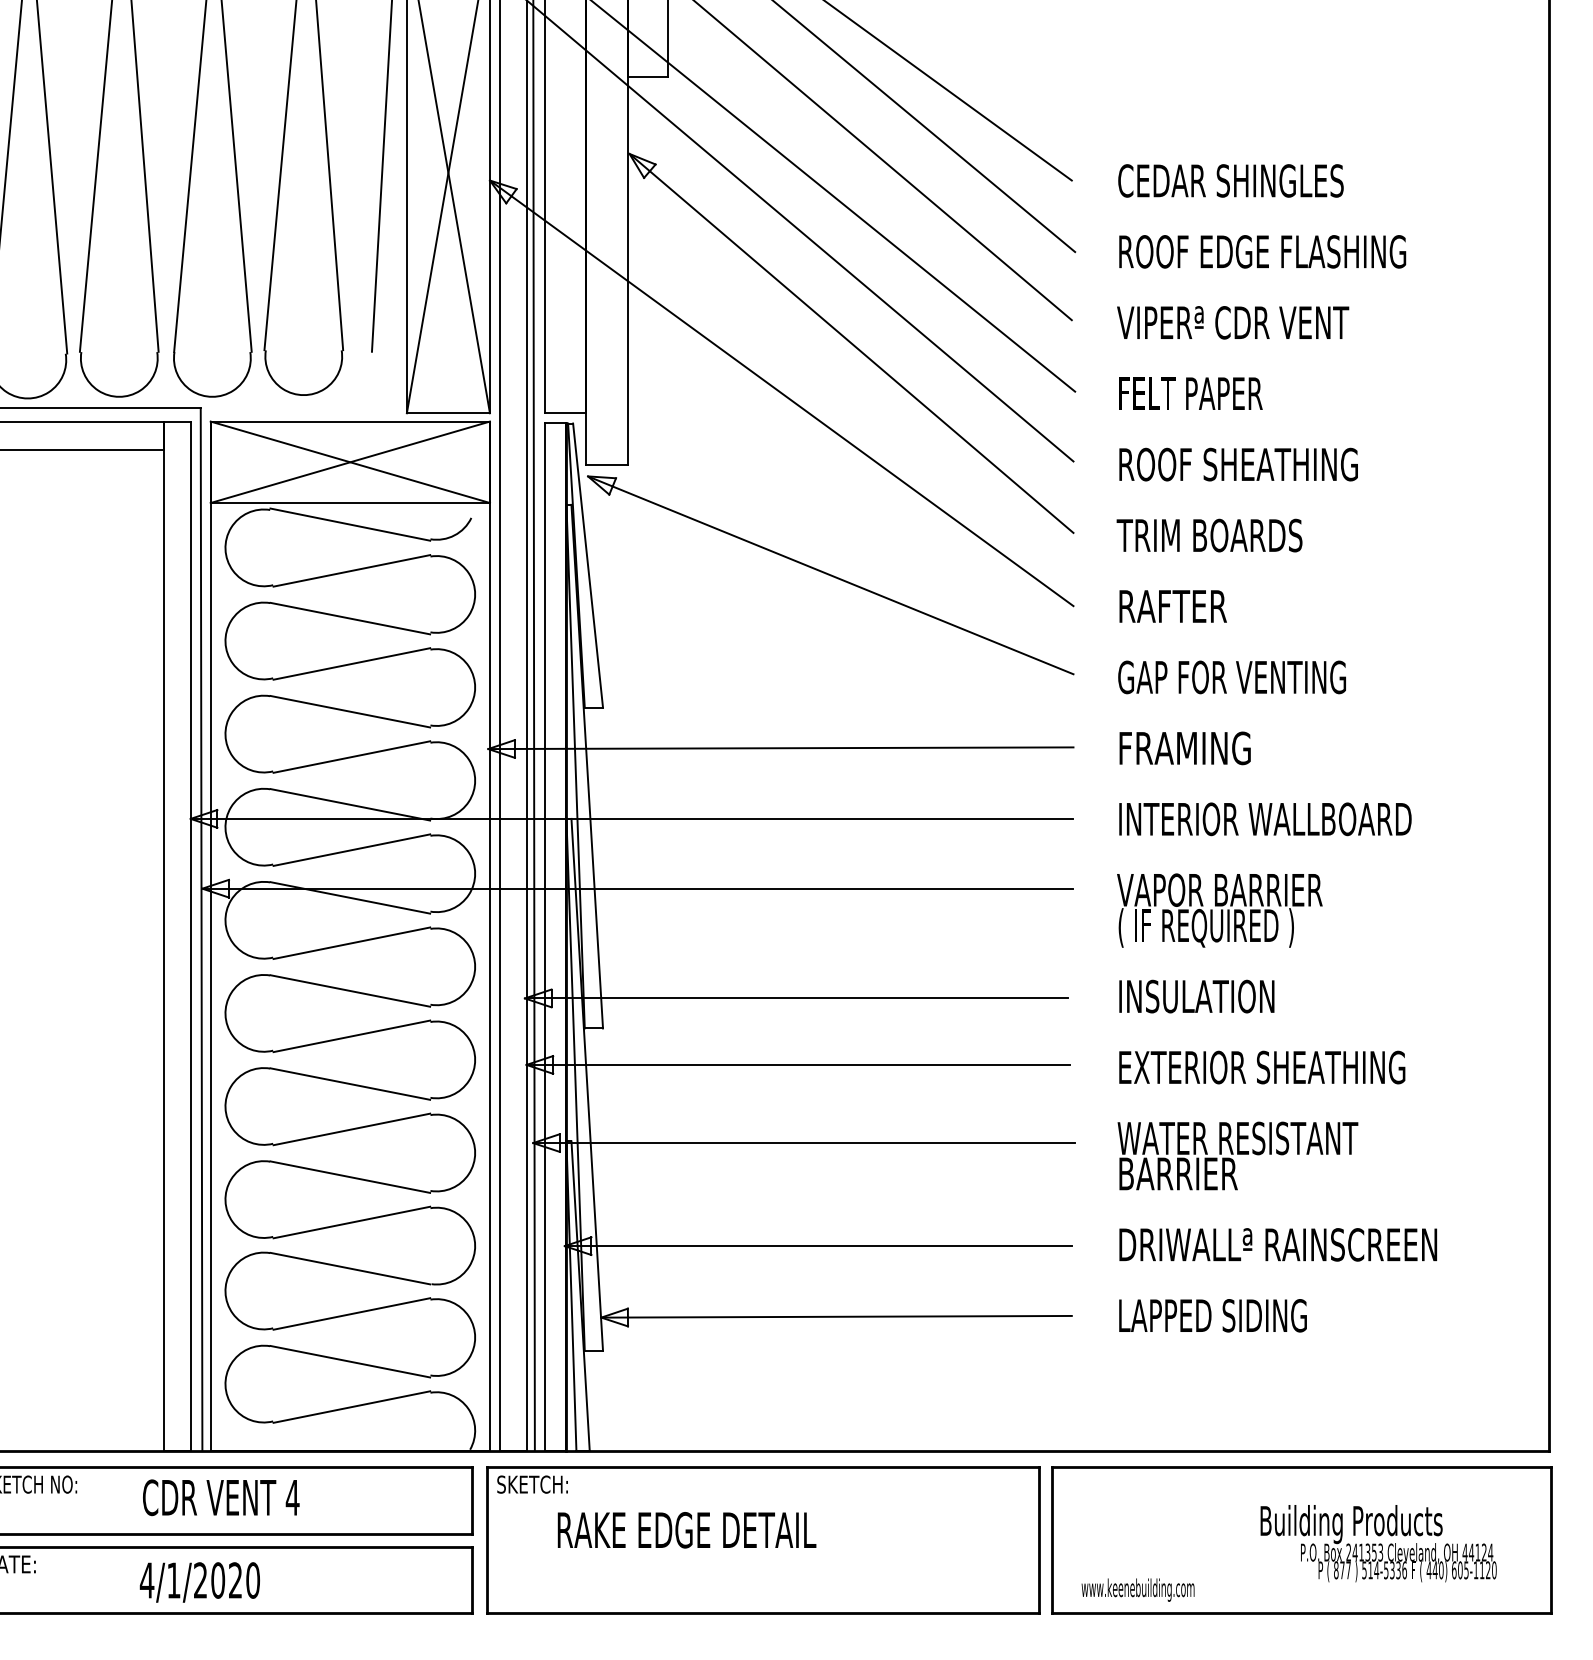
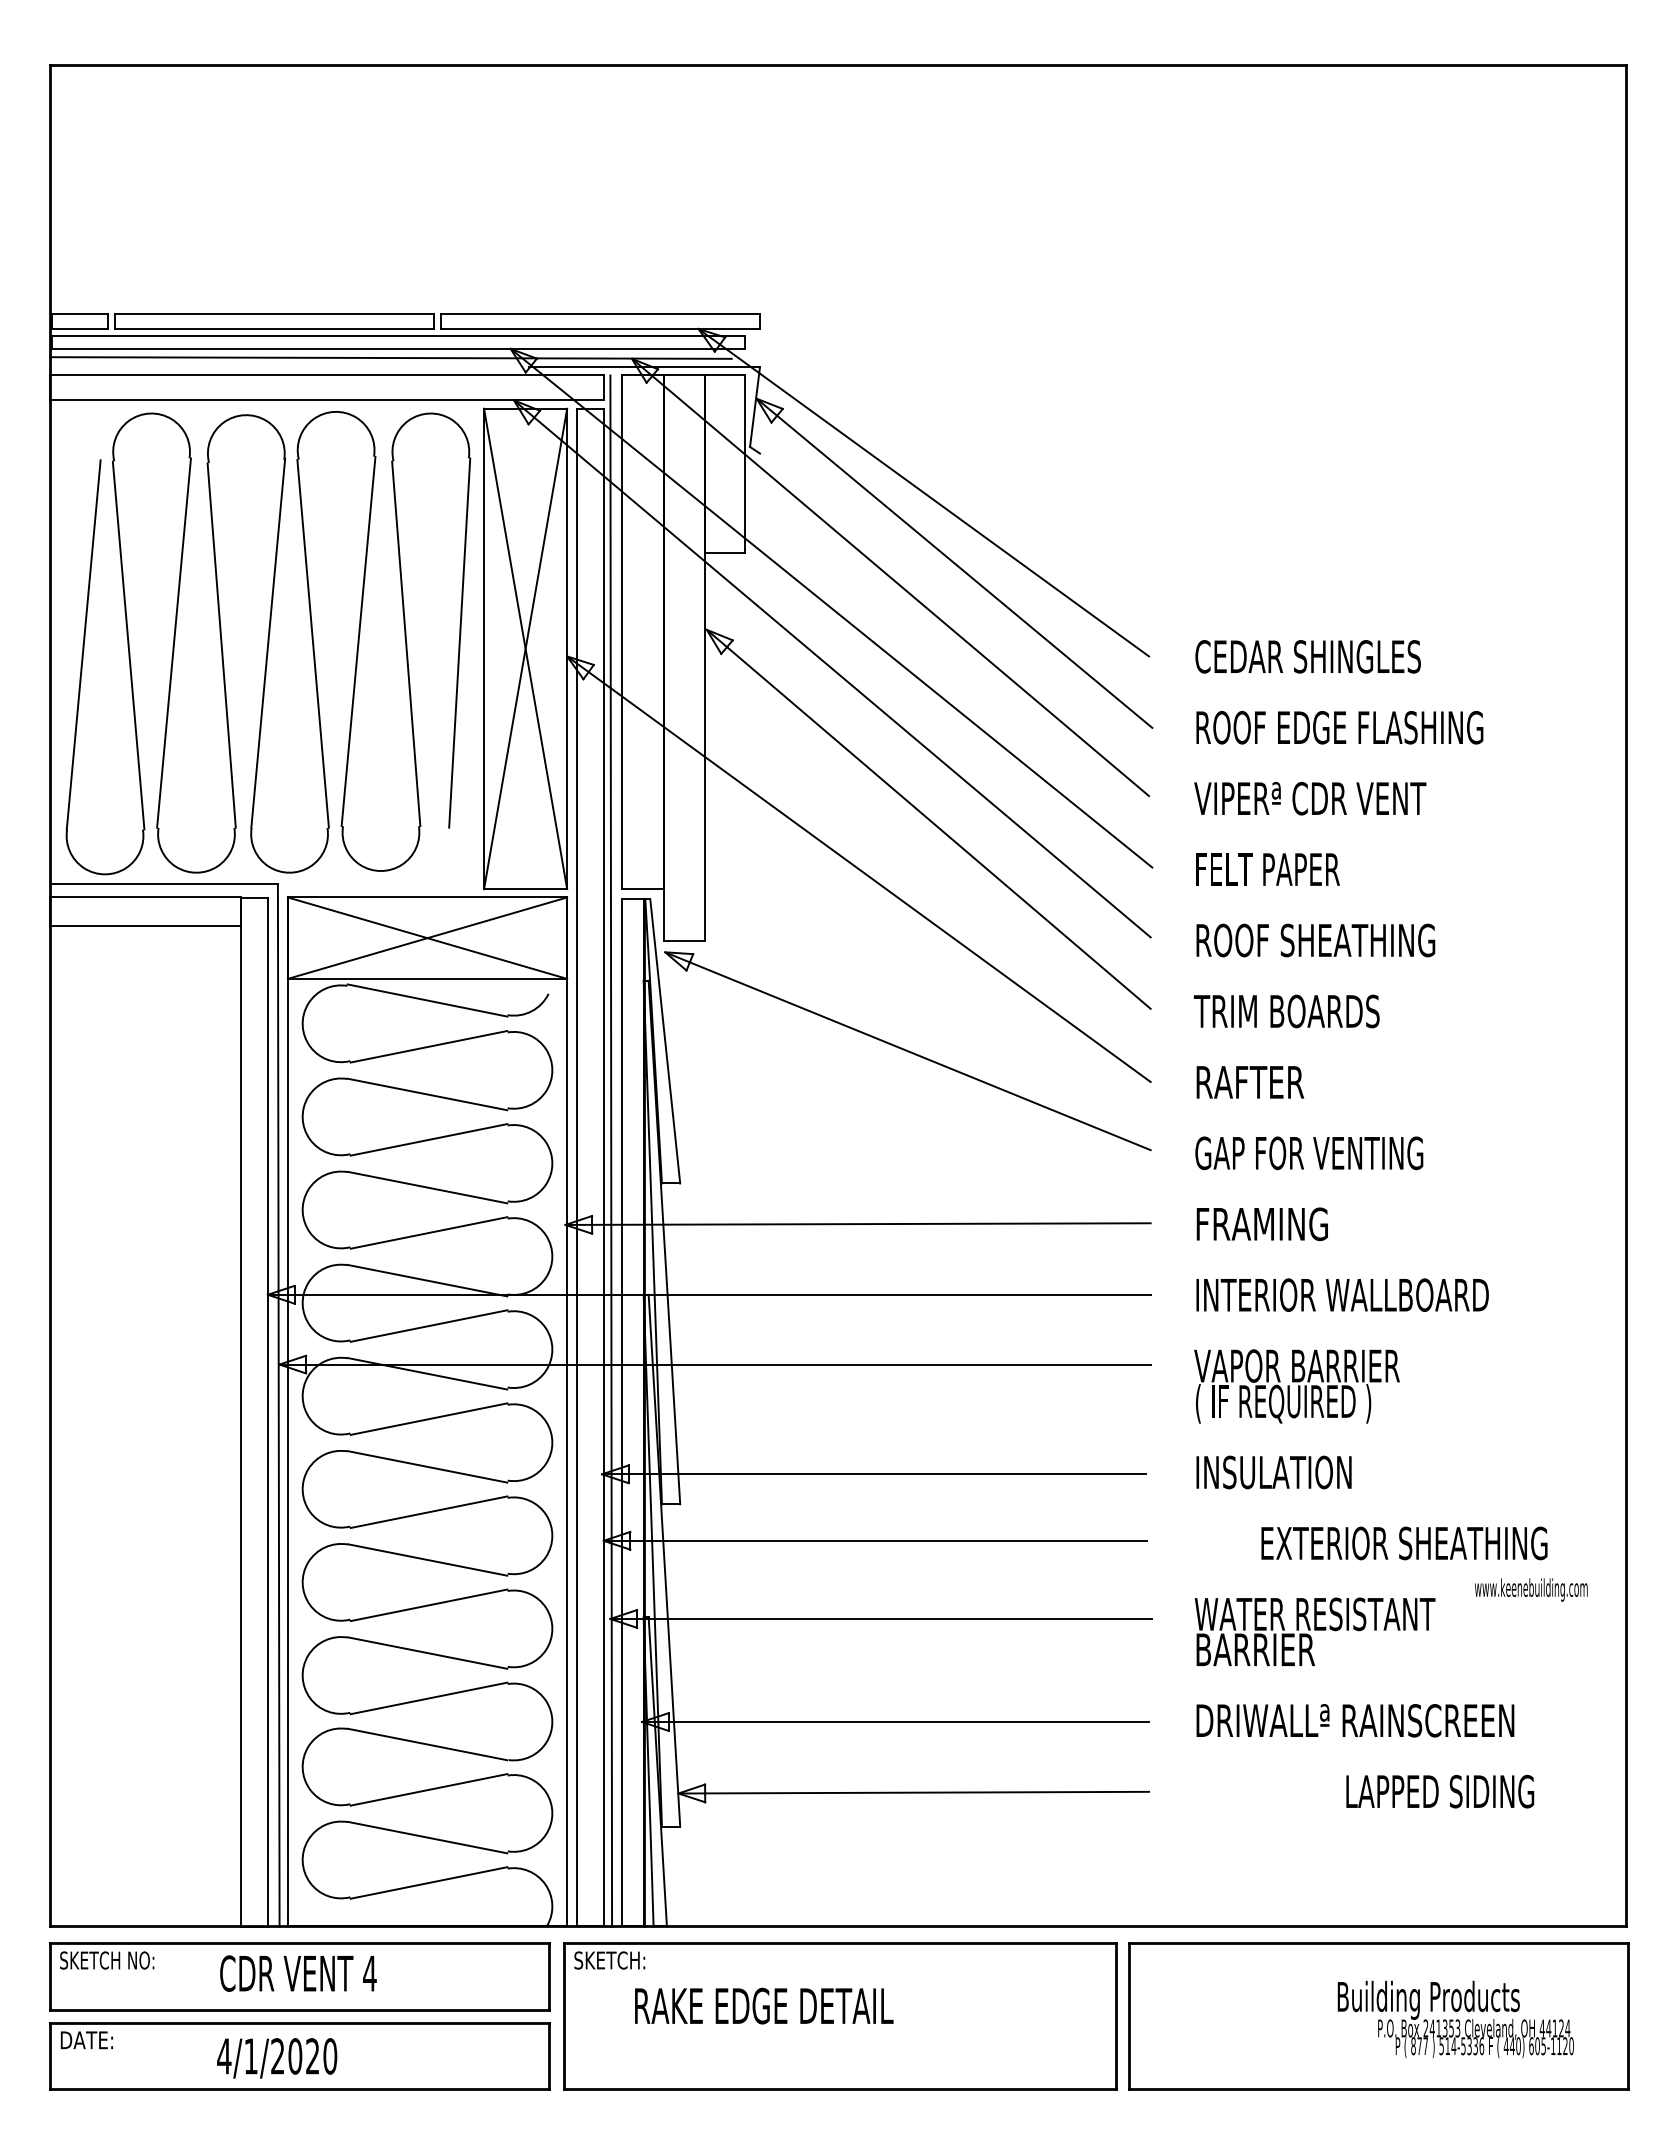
text: (1262, 1067) -> (1404, 1543), moved
text: (1213, 1315) -> (1440, 1791), moved
text: (1138, 1589) -> (1531, 1589), moved

